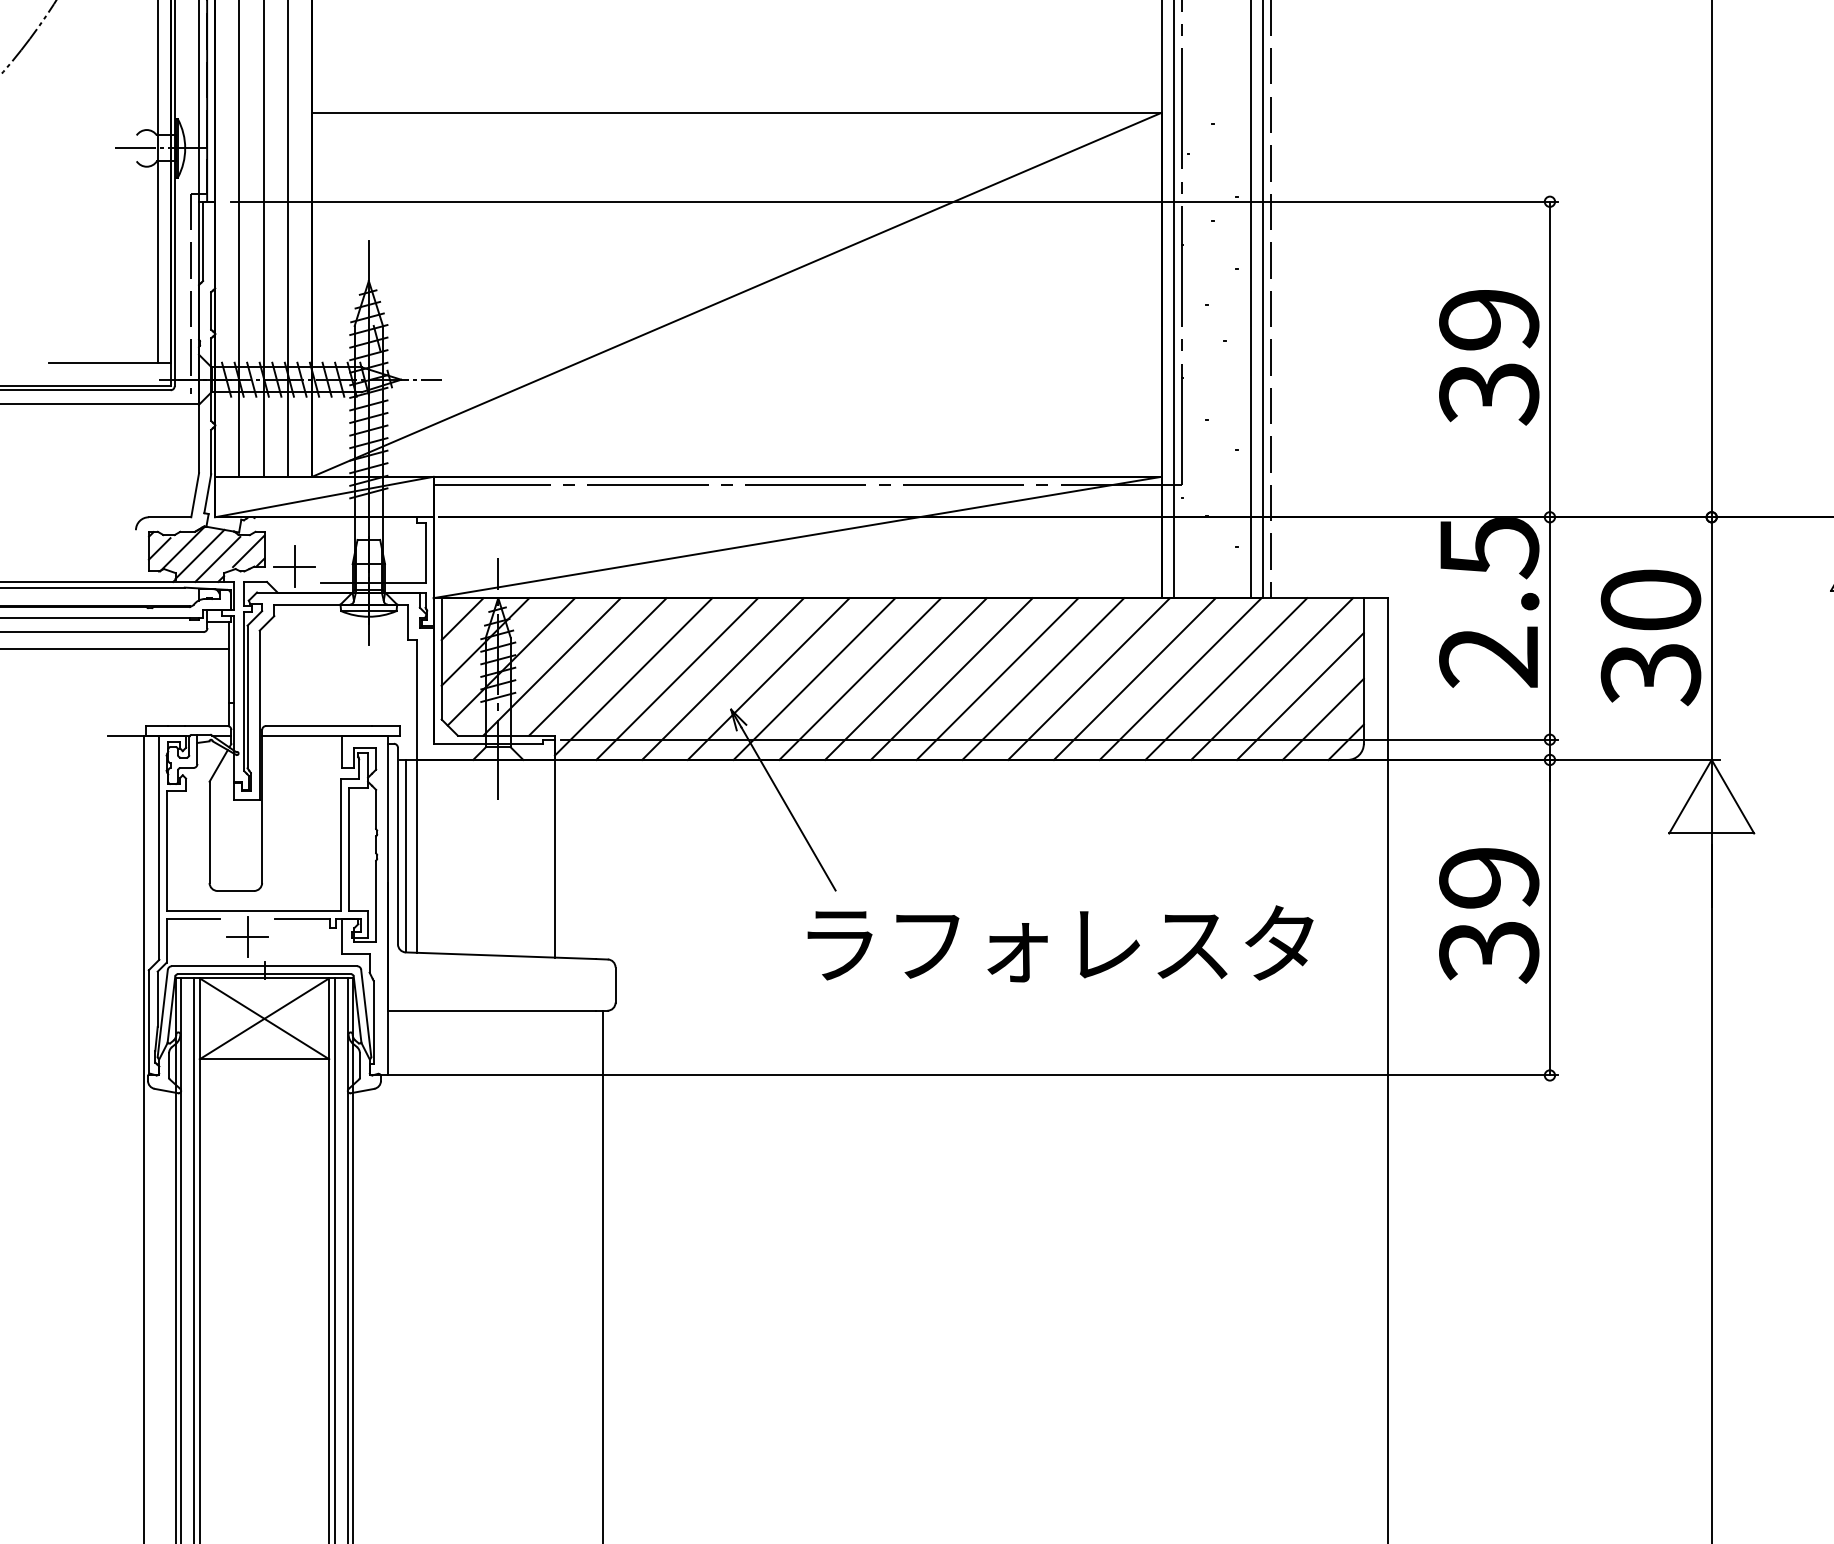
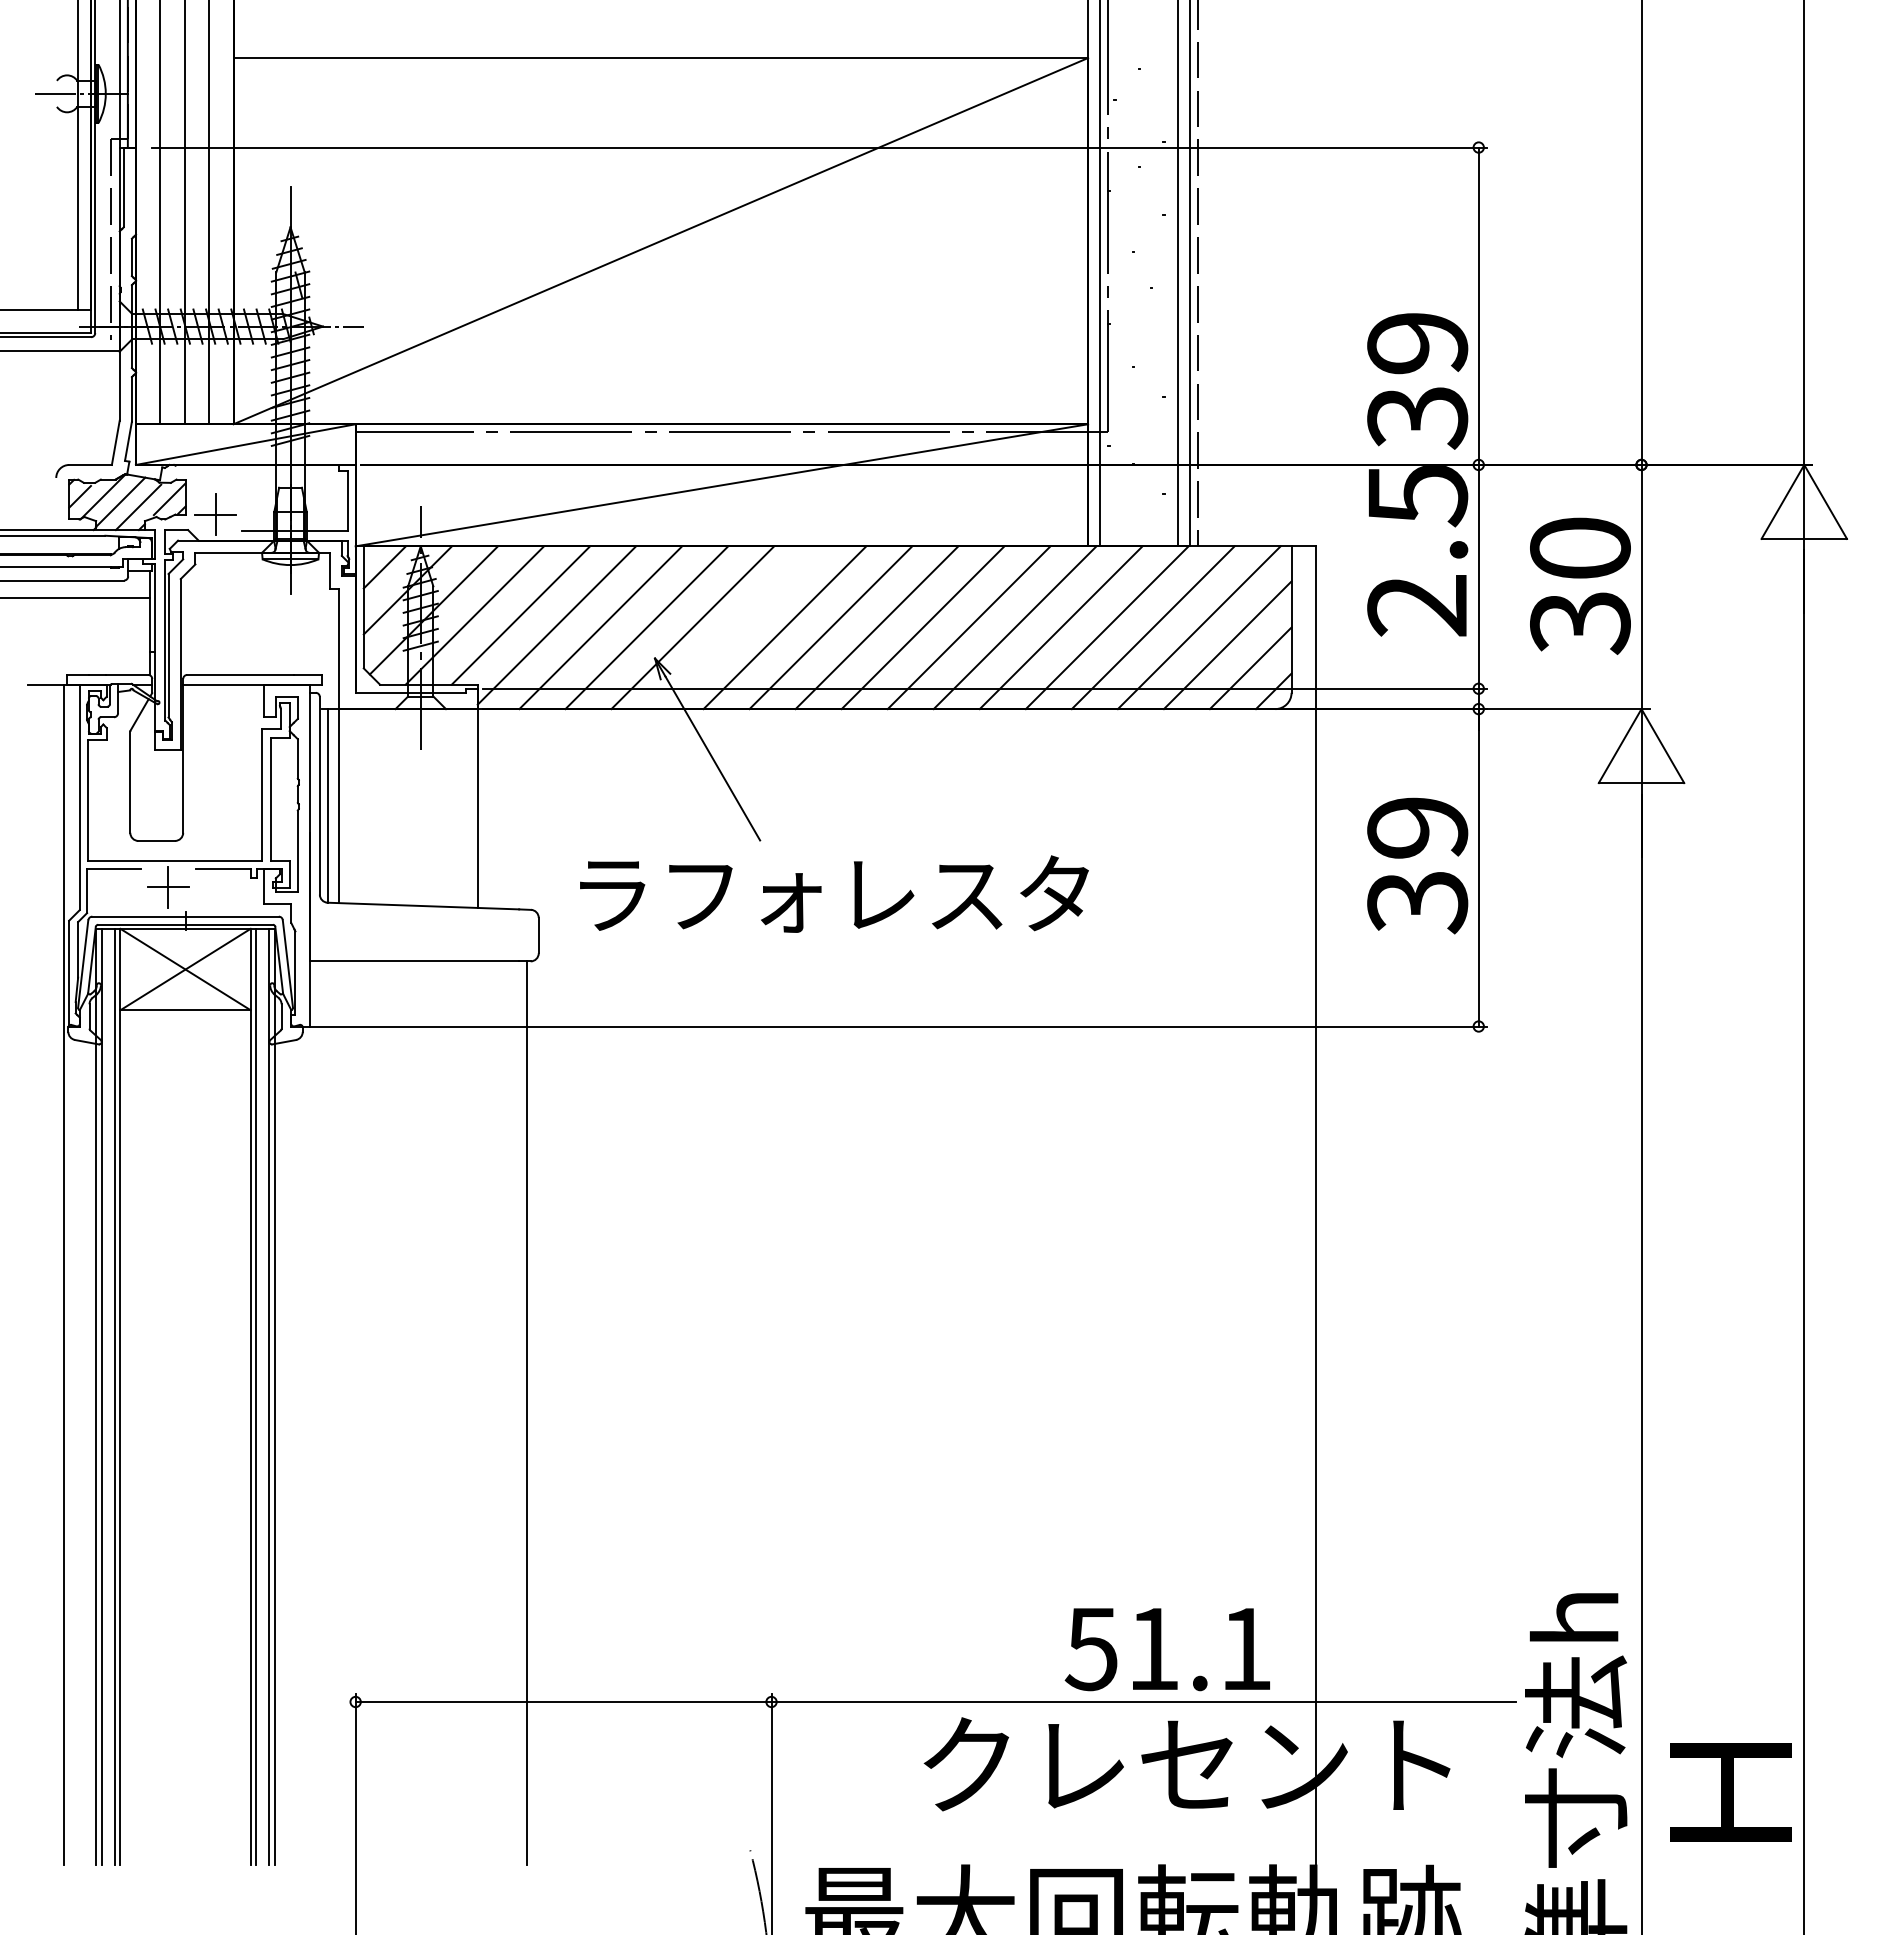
text: (1489, 357) -> (1417, 381), moved
line: (814, 678) -> (738, 627), removed
text: (1060, 943) -> (834, 893), moved

